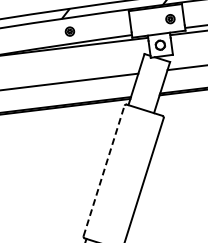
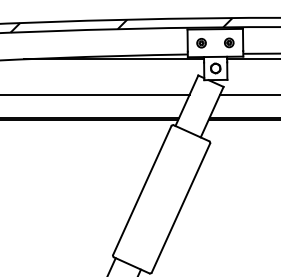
part: (69, 31) -> (201, 43), moved
line: (104, 170) -> (142, 190), dashed -> solid

